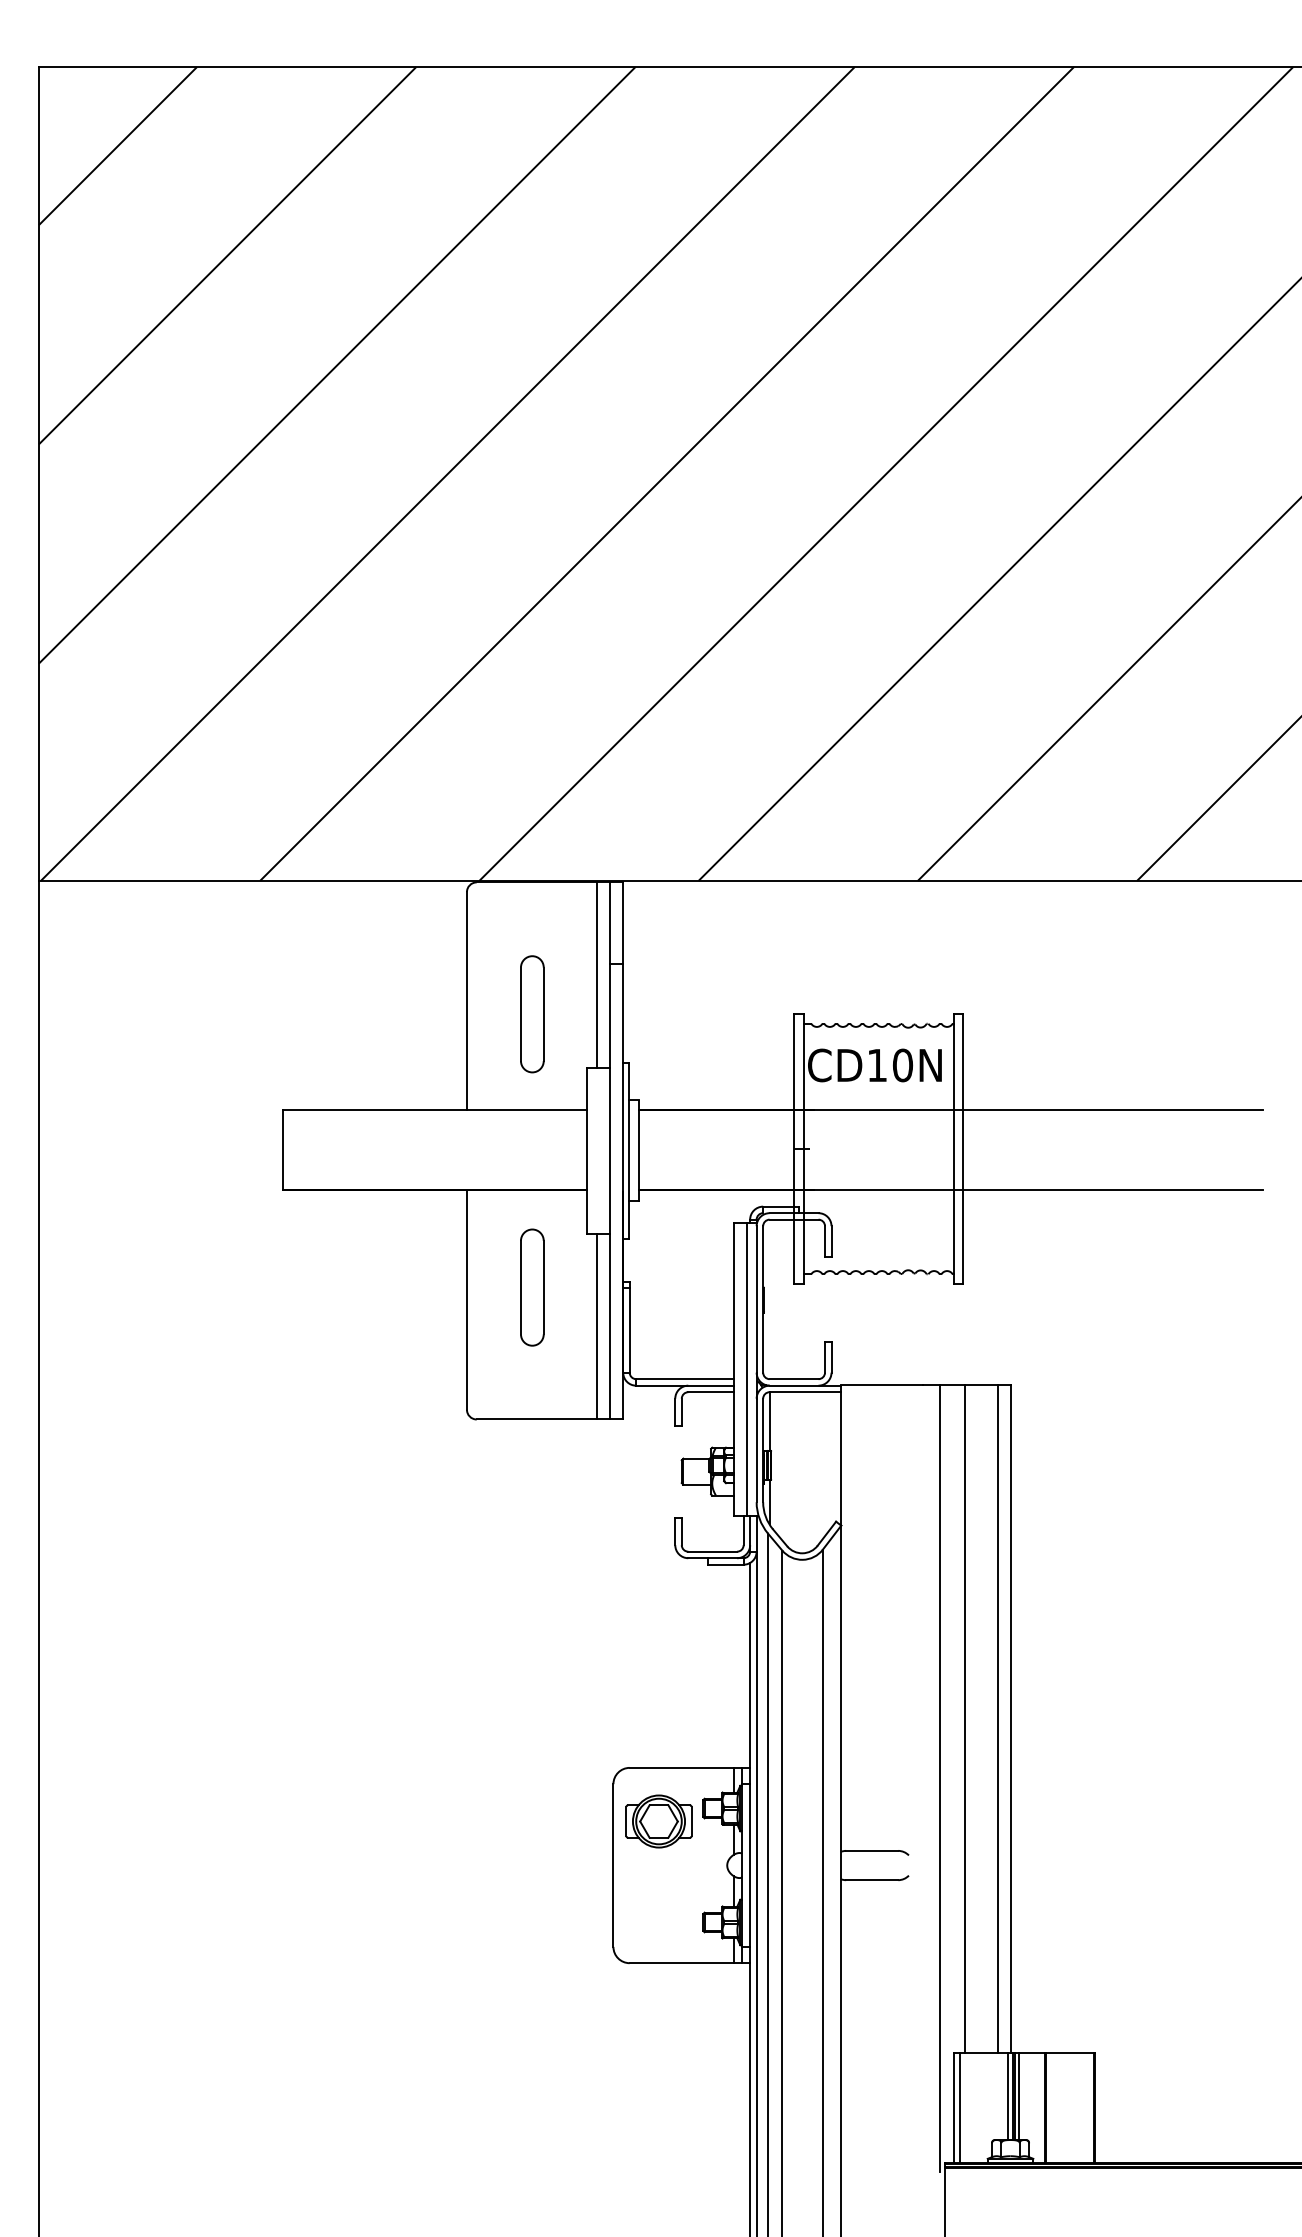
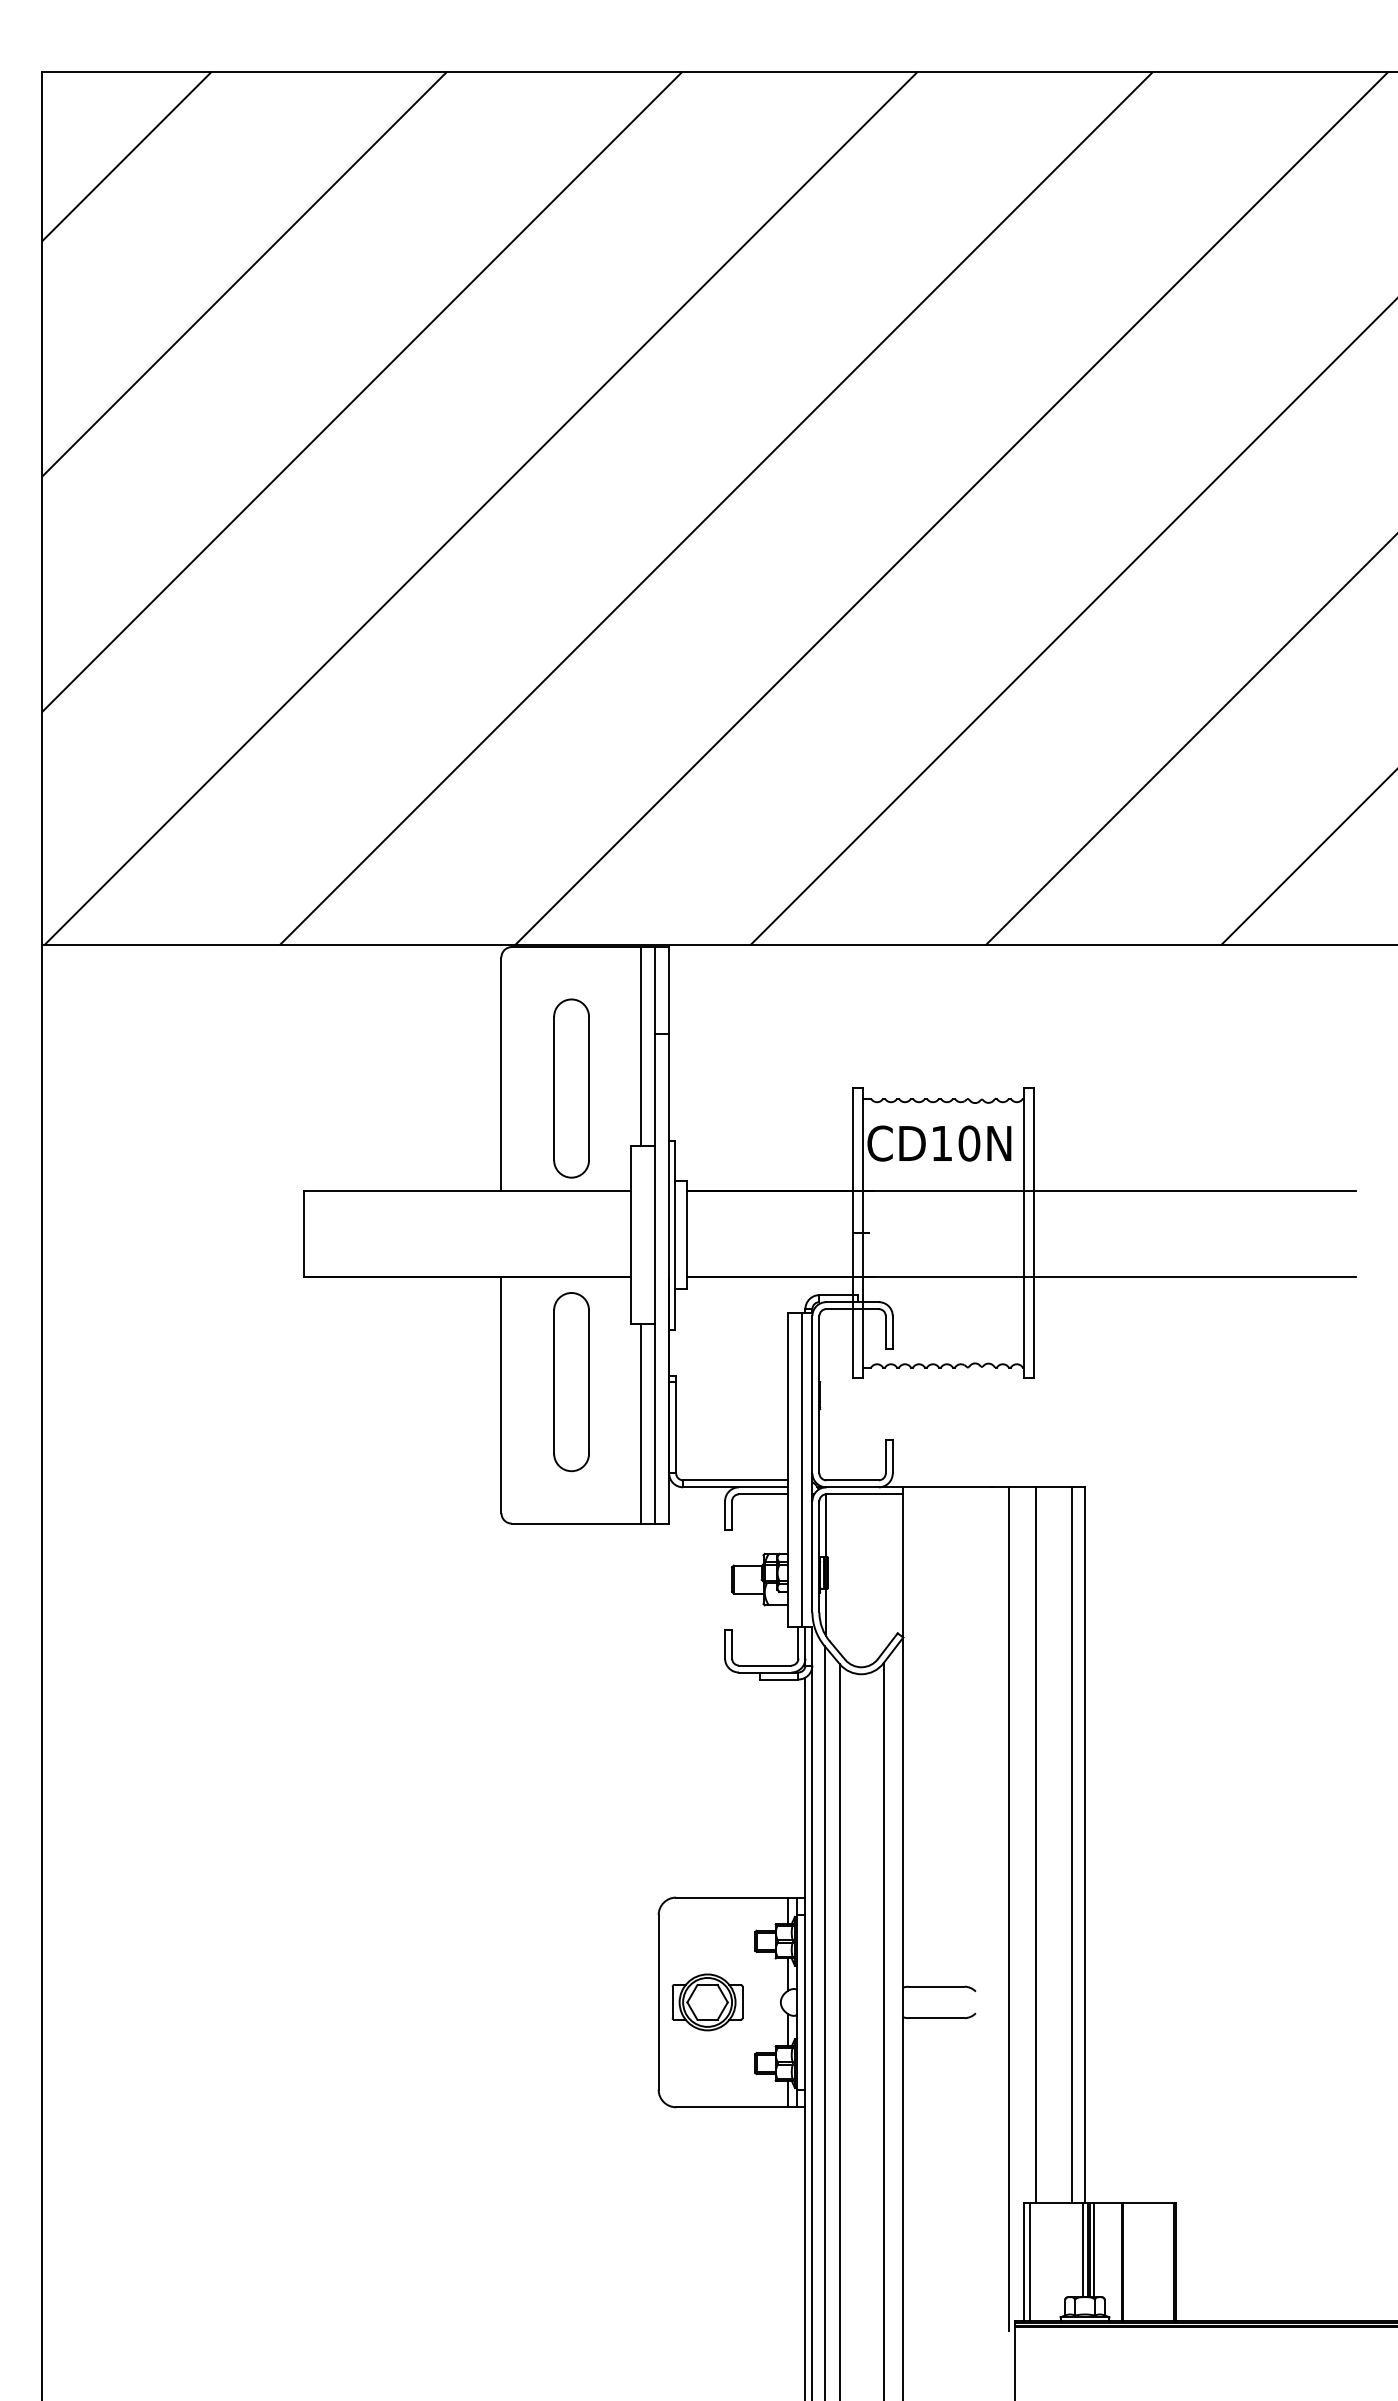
part: (532, 1014) -> (571, 1088), size x1.43
part: (532, 1287) -> (571, 1381), size x1.43
part: (658, 1821) -> (707, 2002), moved

